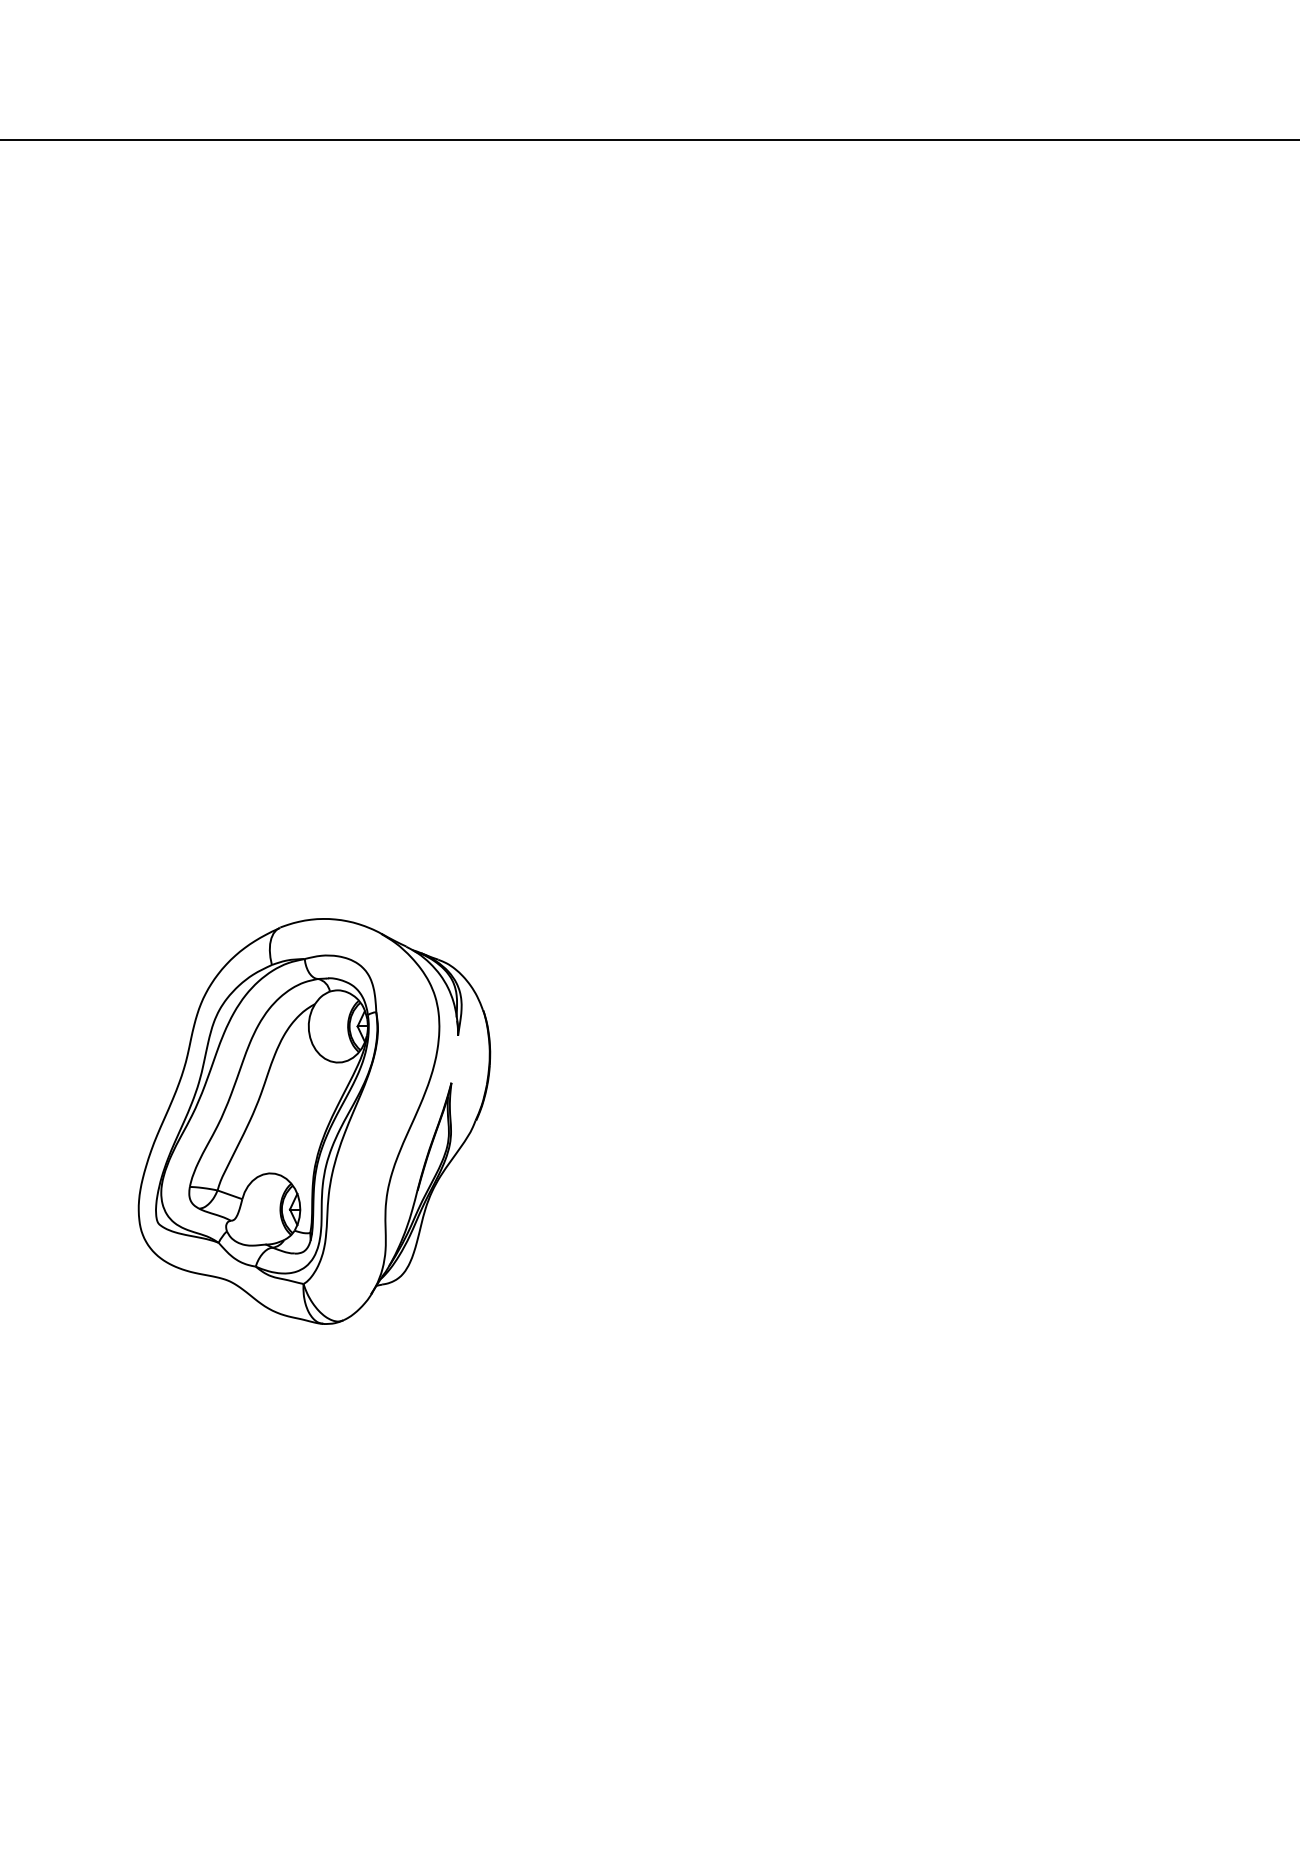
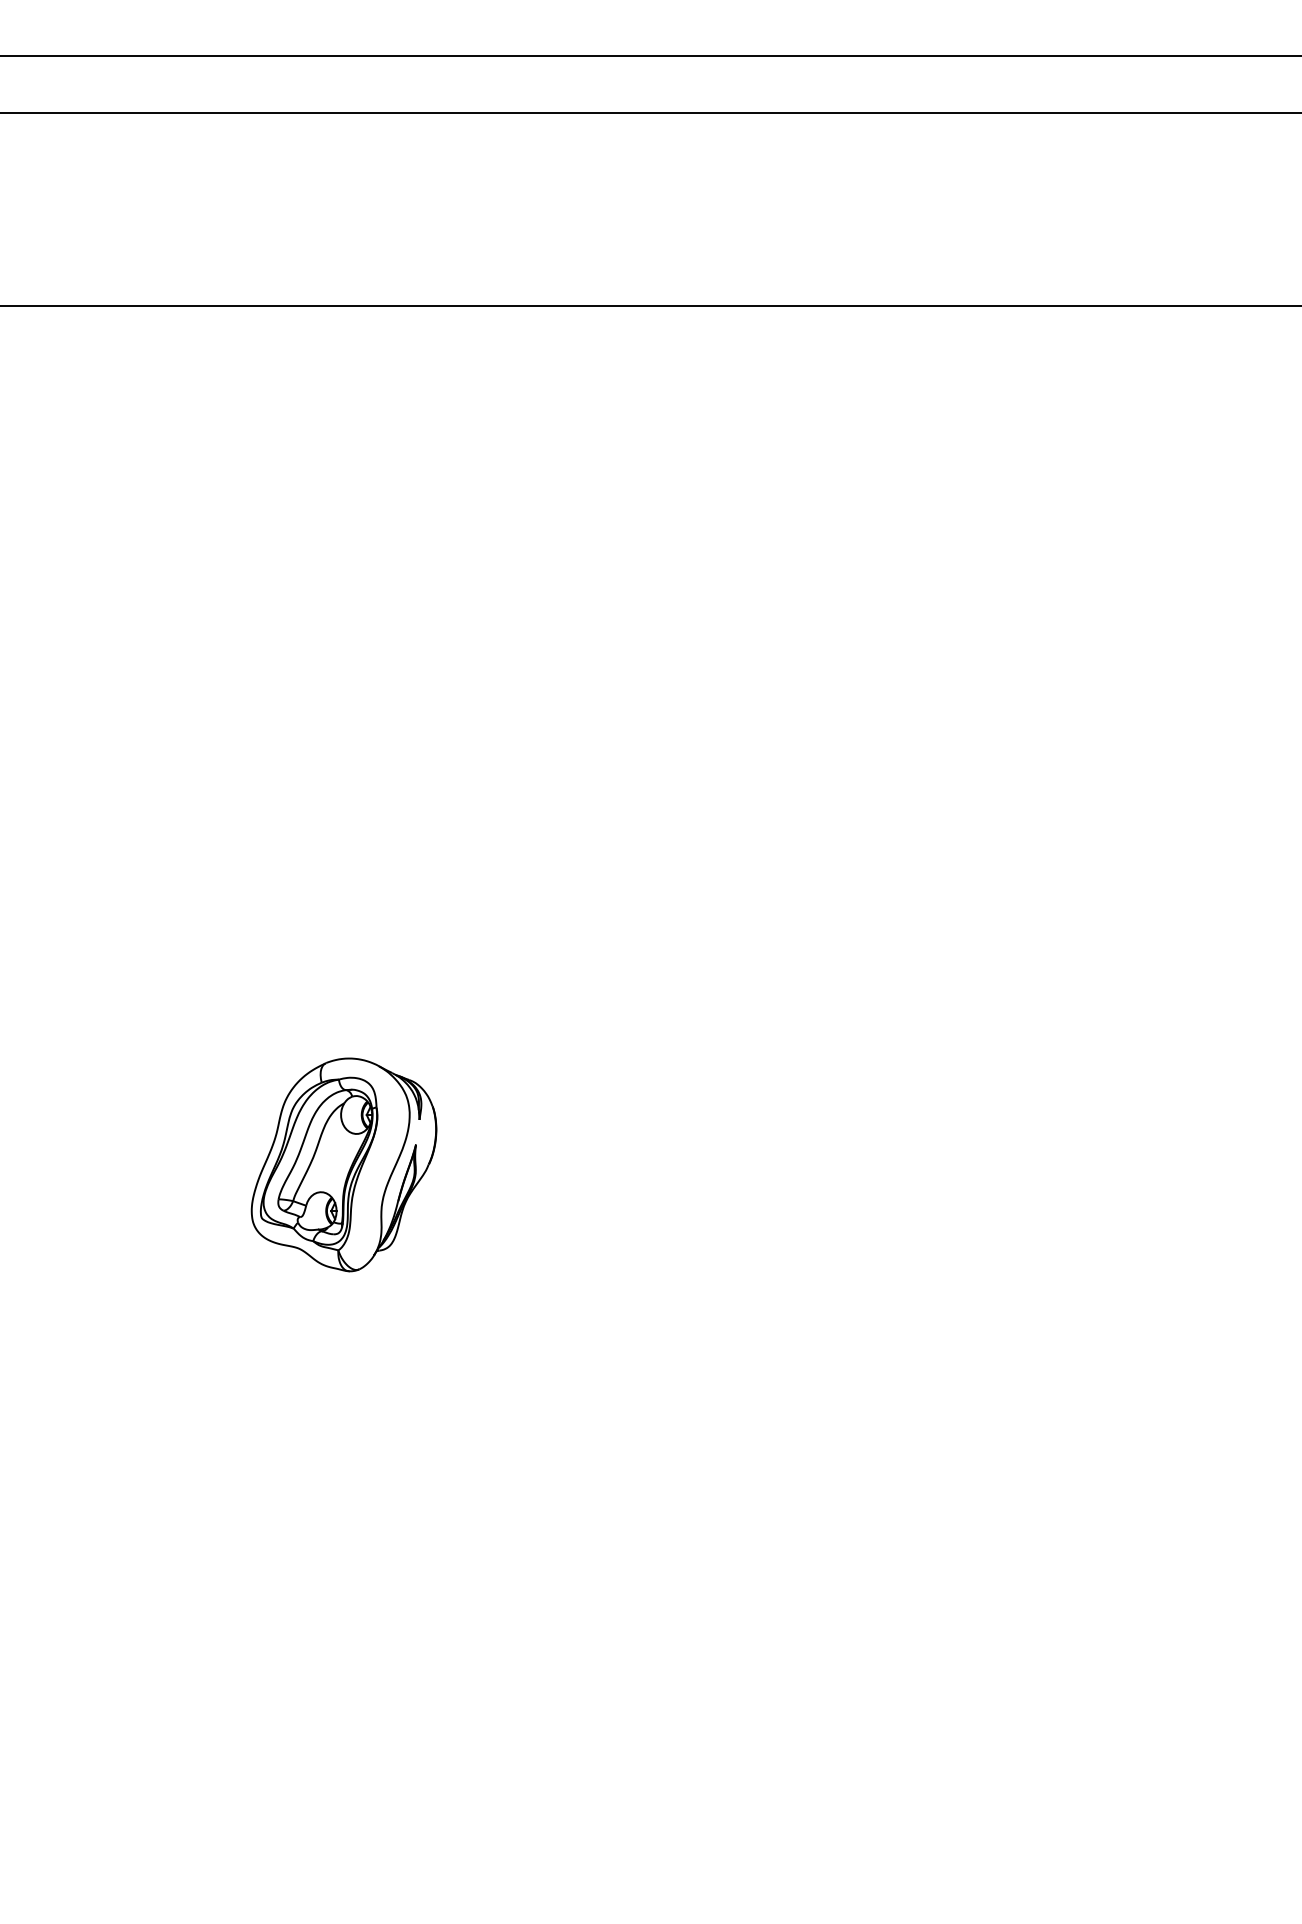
part: (313, 1121) -> (343, 1164), size x0.6

